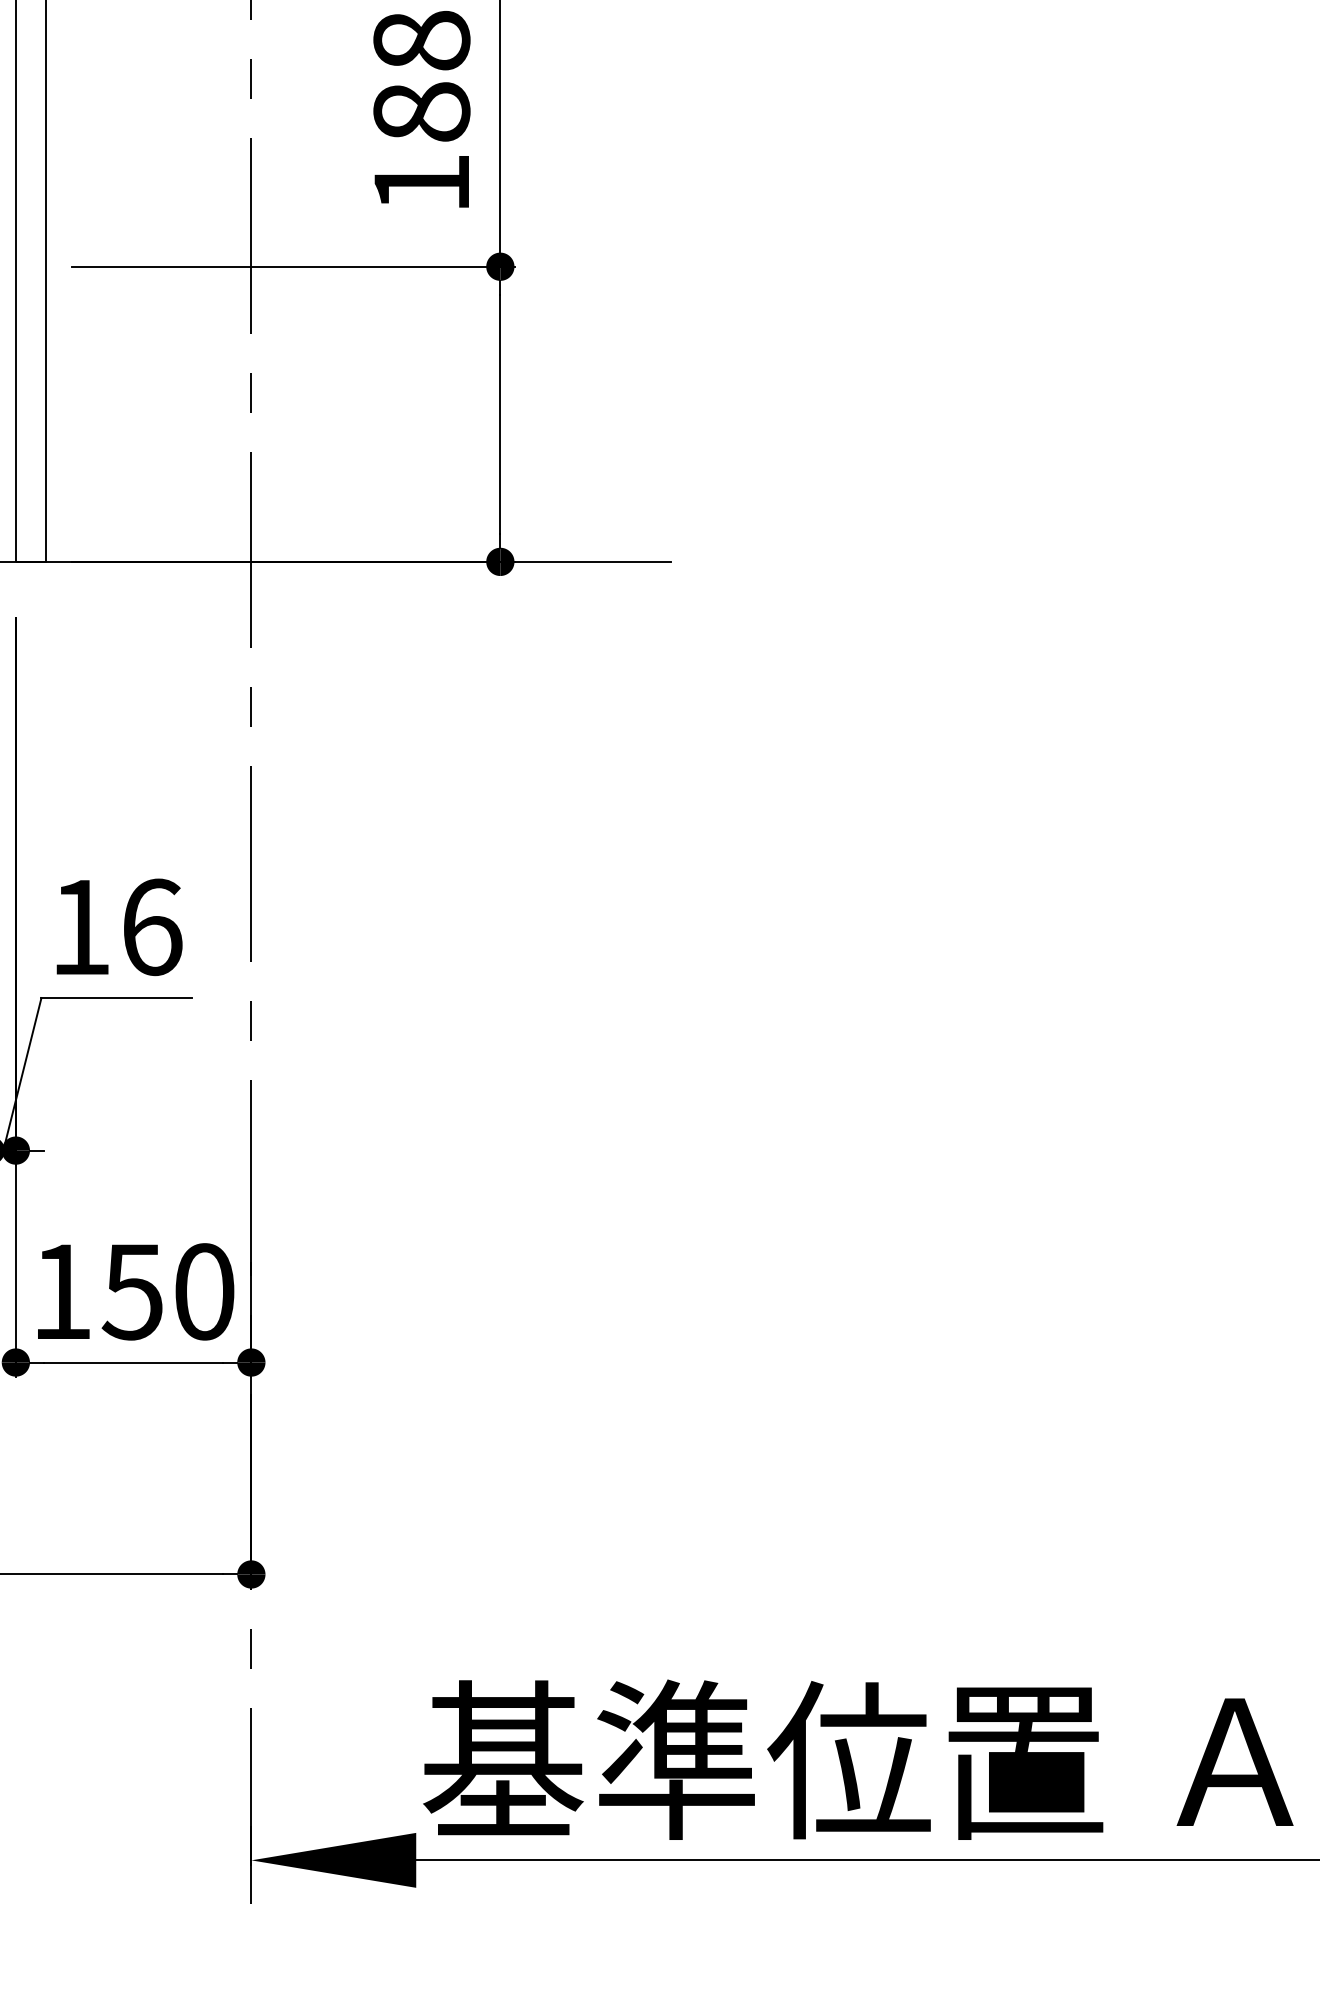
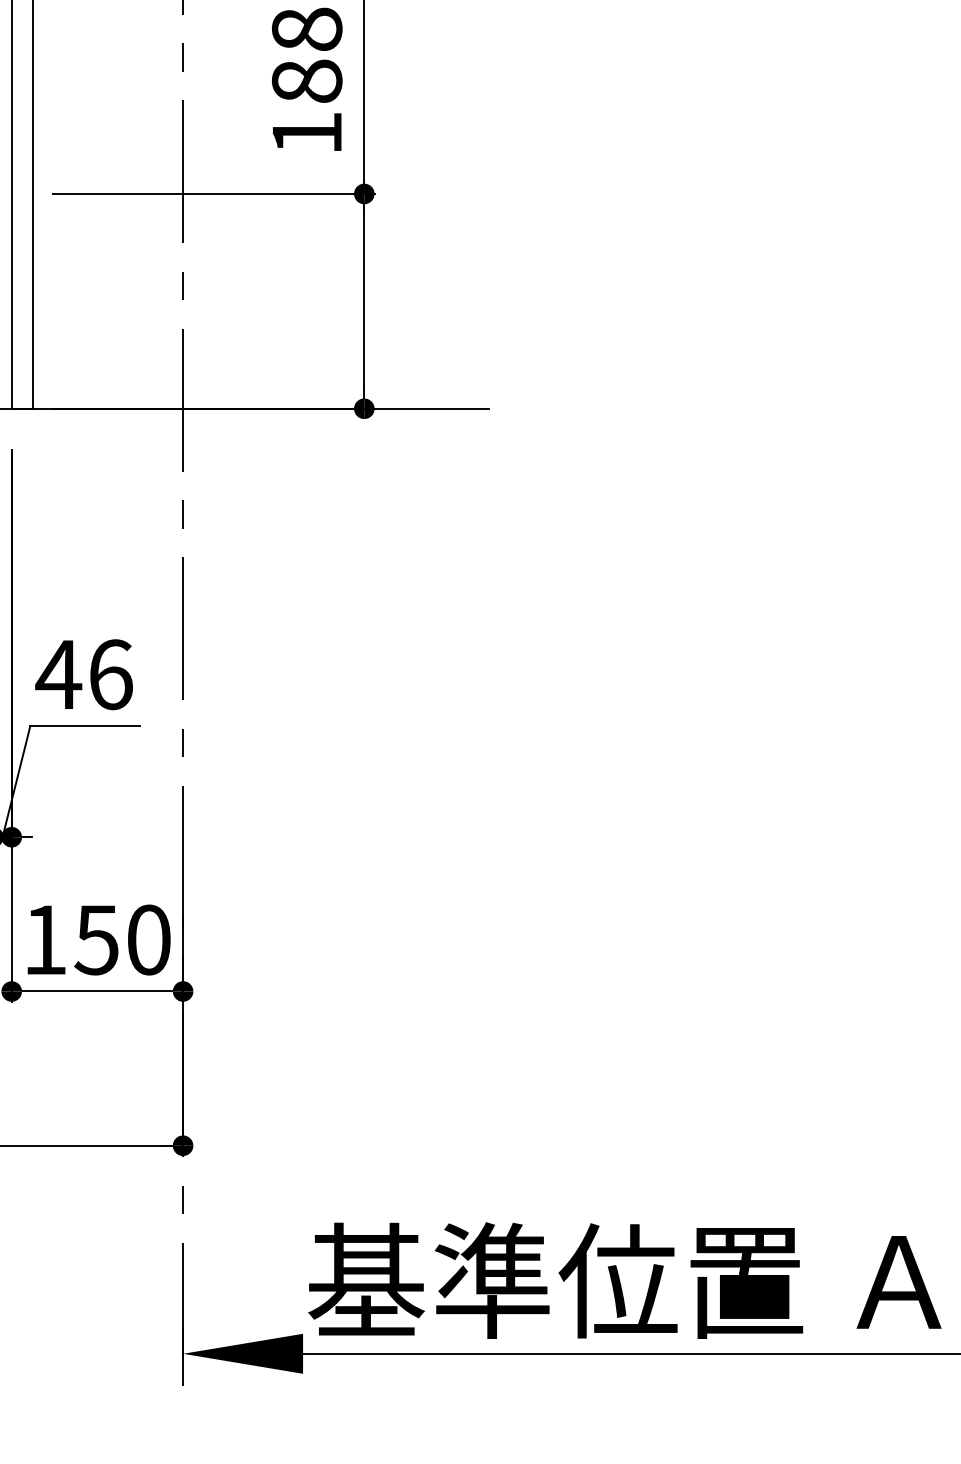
text: (80, 927) -> (58, 674), 16 -> 46

